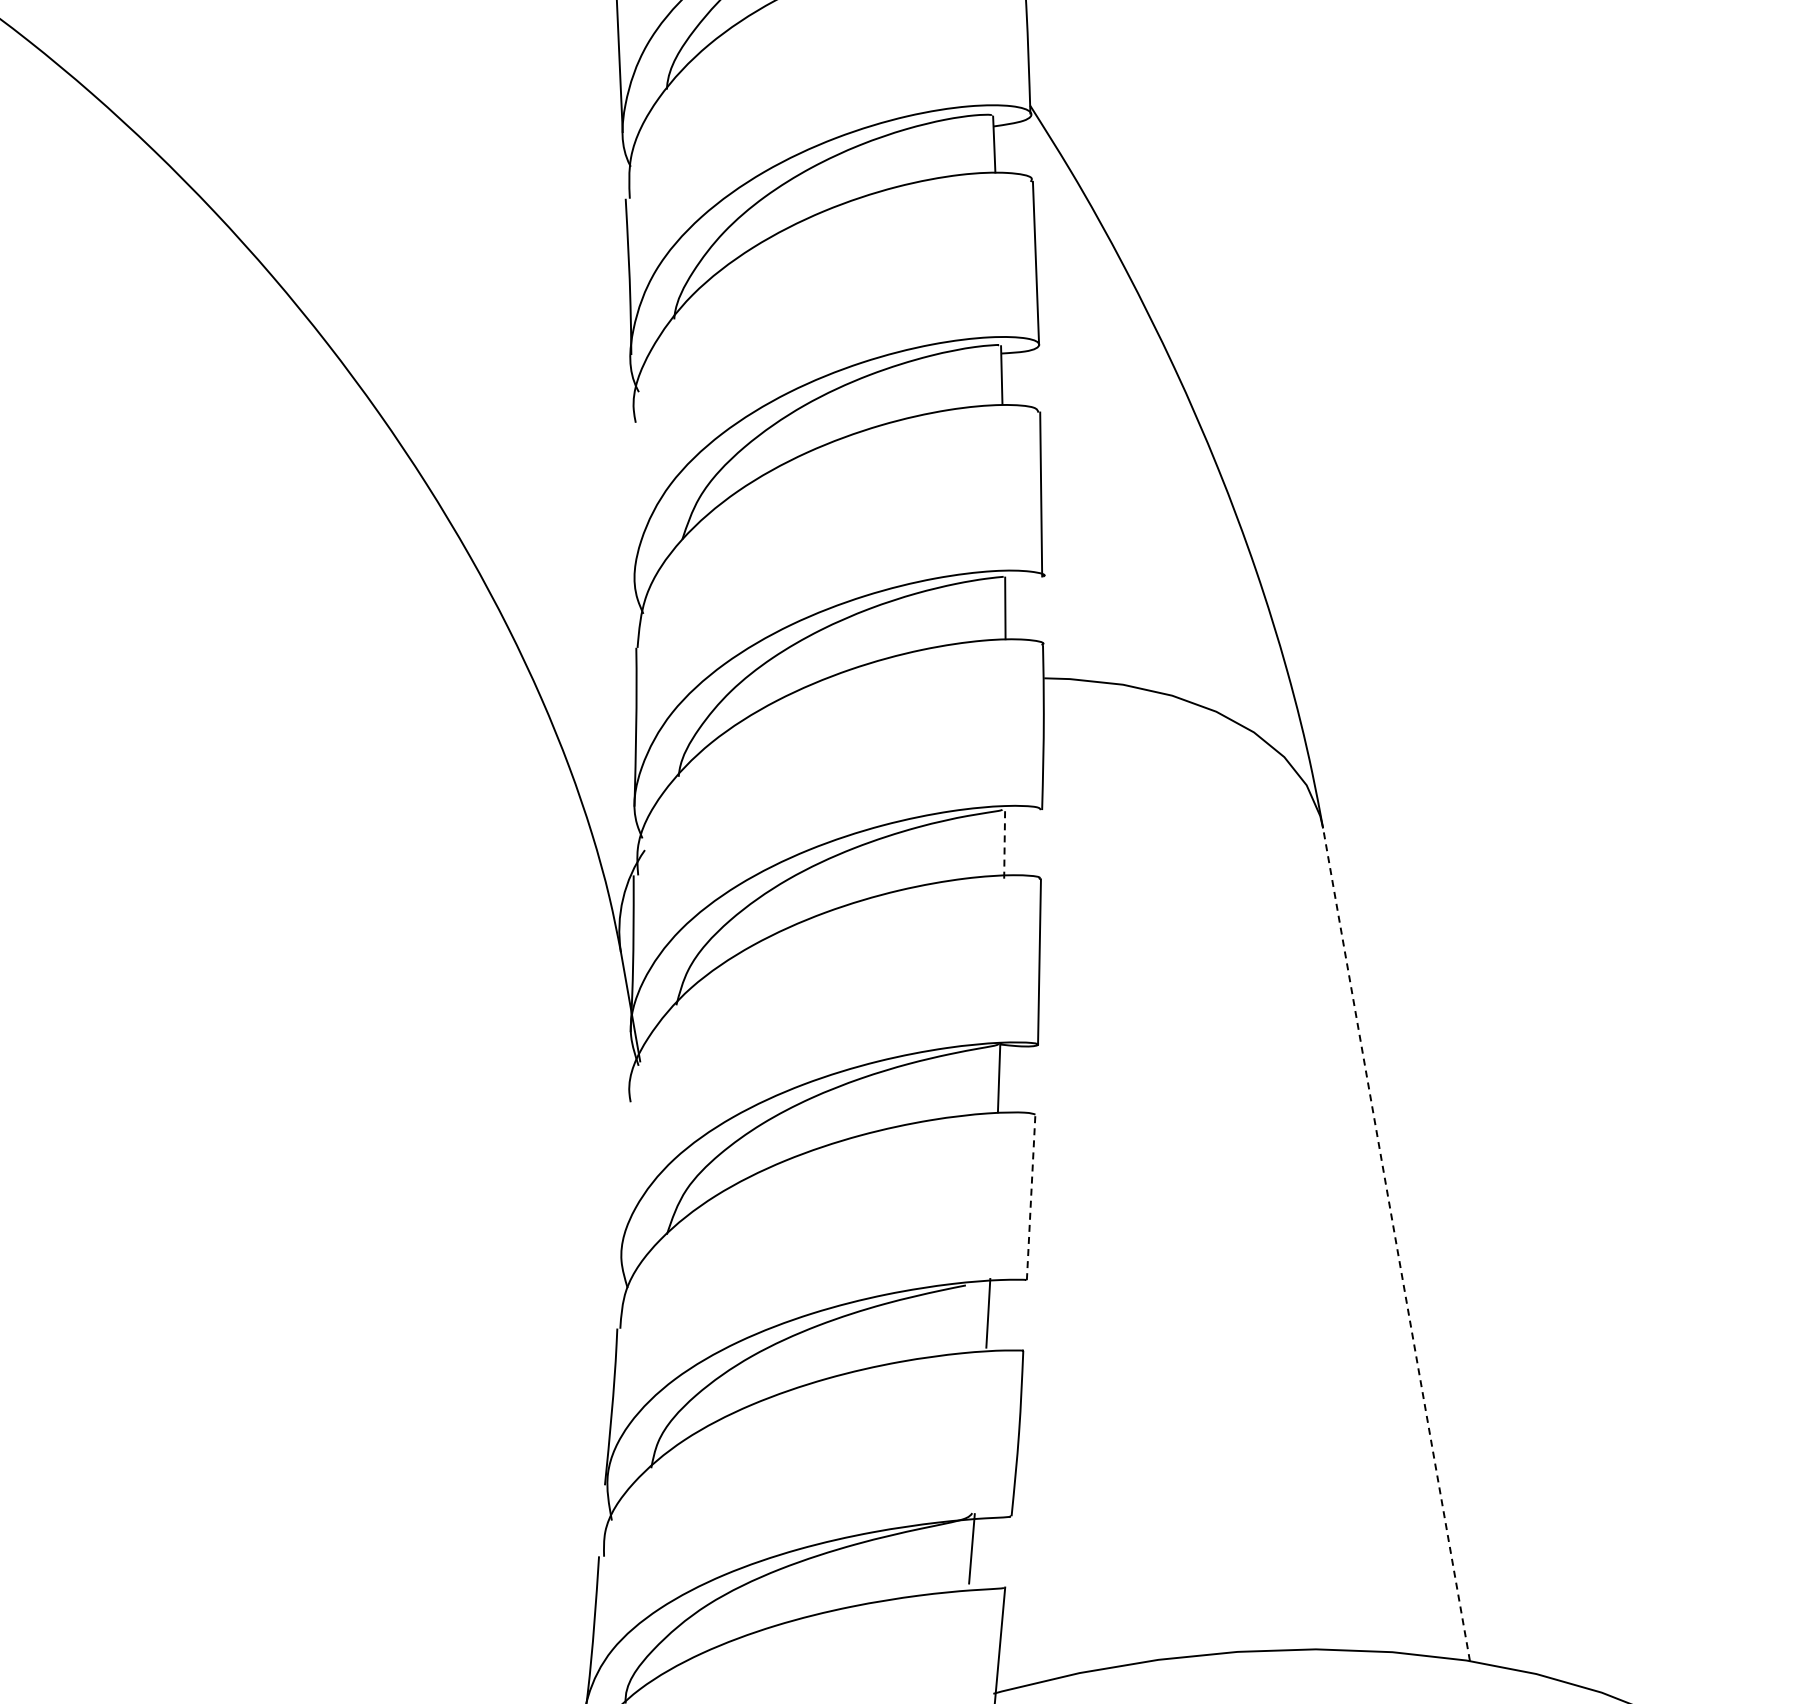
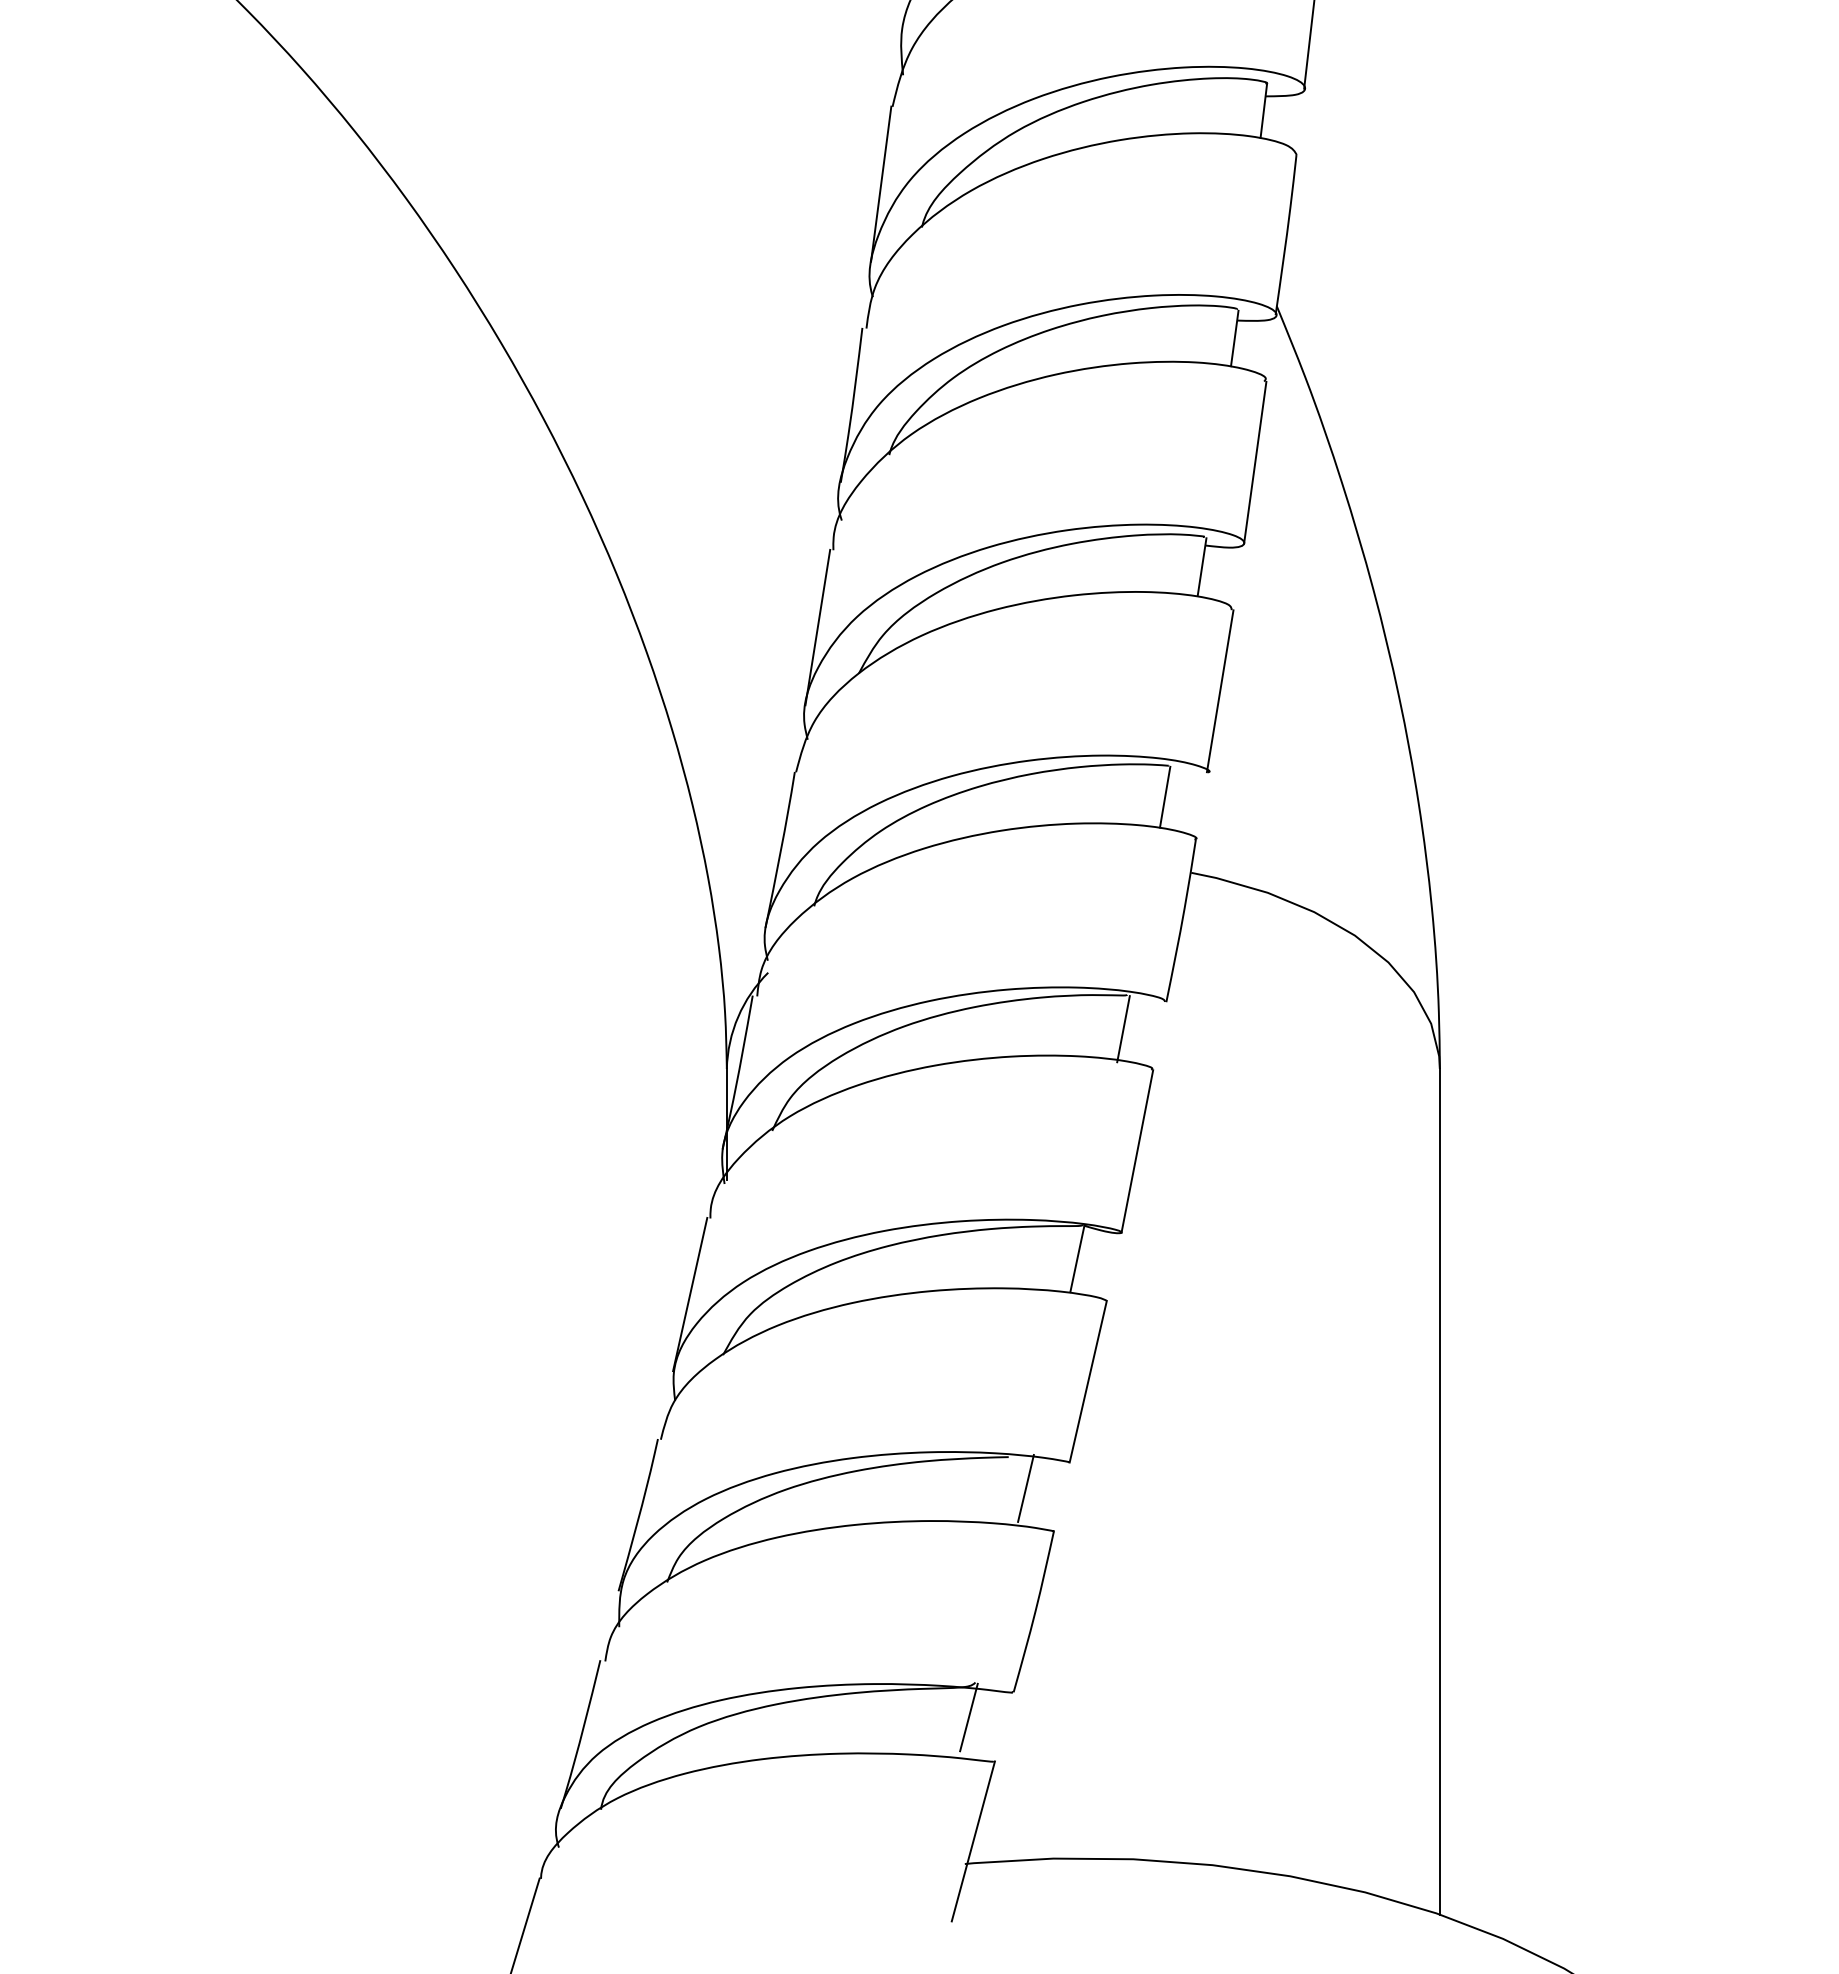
line: (633, 501) -> (817, 627), added
line: (1004, 844) -> (1123, 1029), dashed -> solid
line: (624, 1180) -> (690, 1294), added
line: (1031, 1197) -> (1088, 1381), dashed -> solid
line: (1396, 1244) -> (1439, 1491), dashed -> solid

